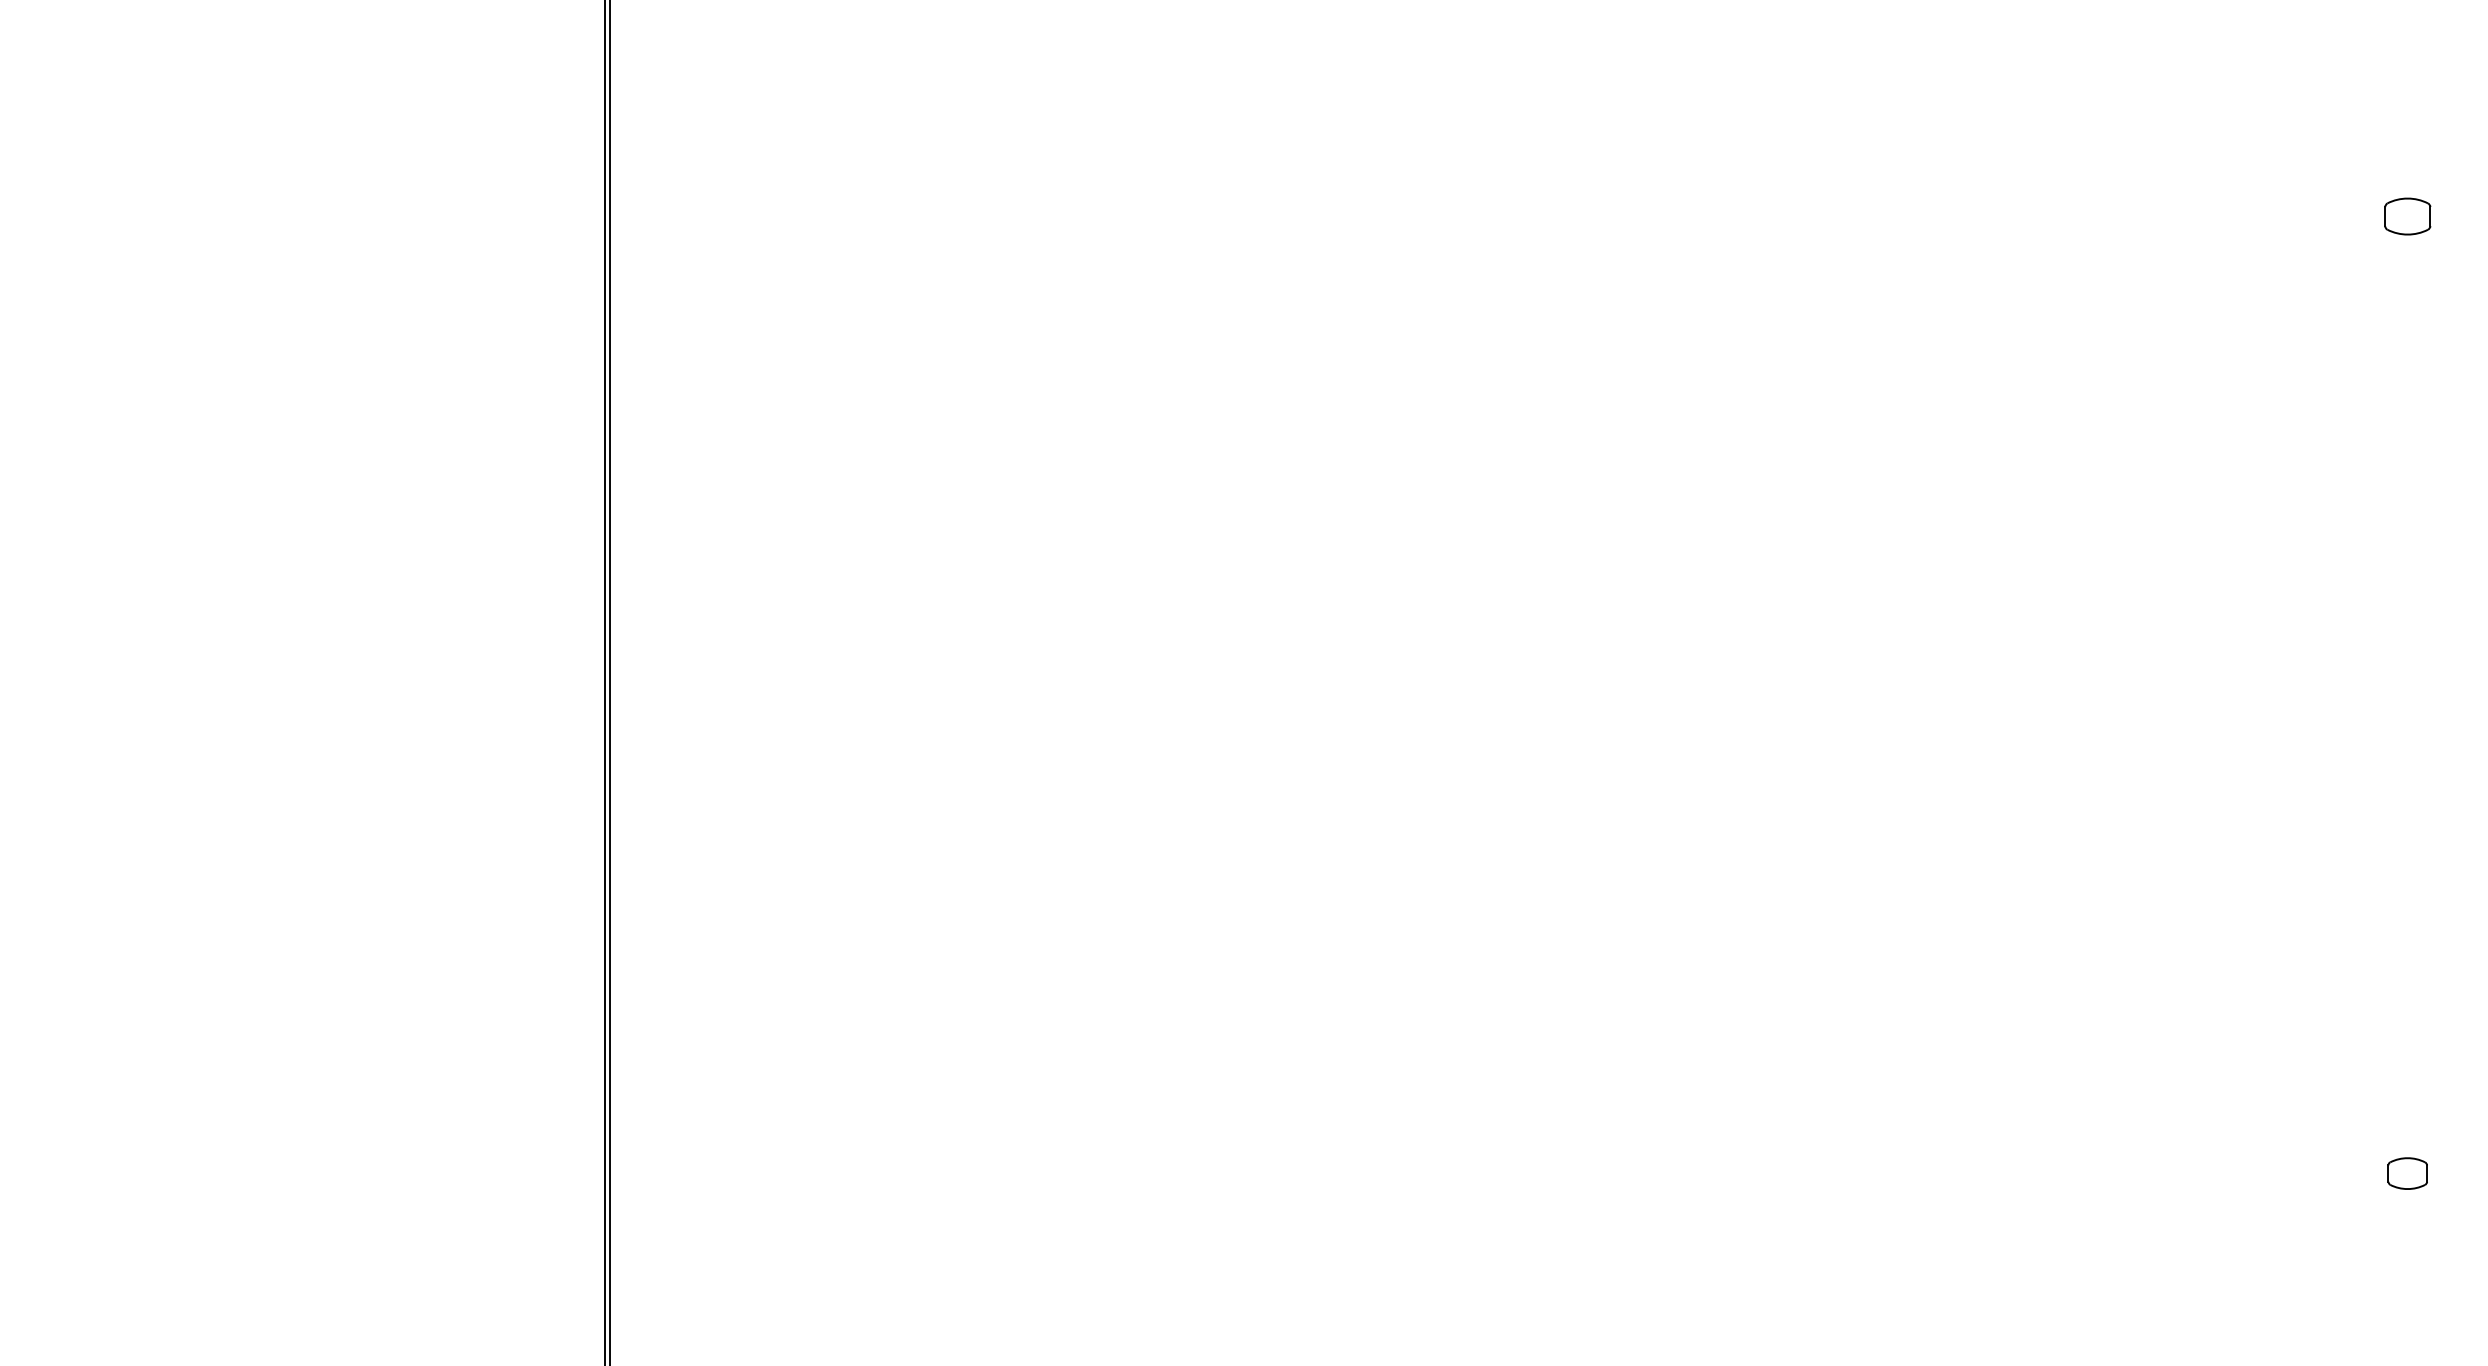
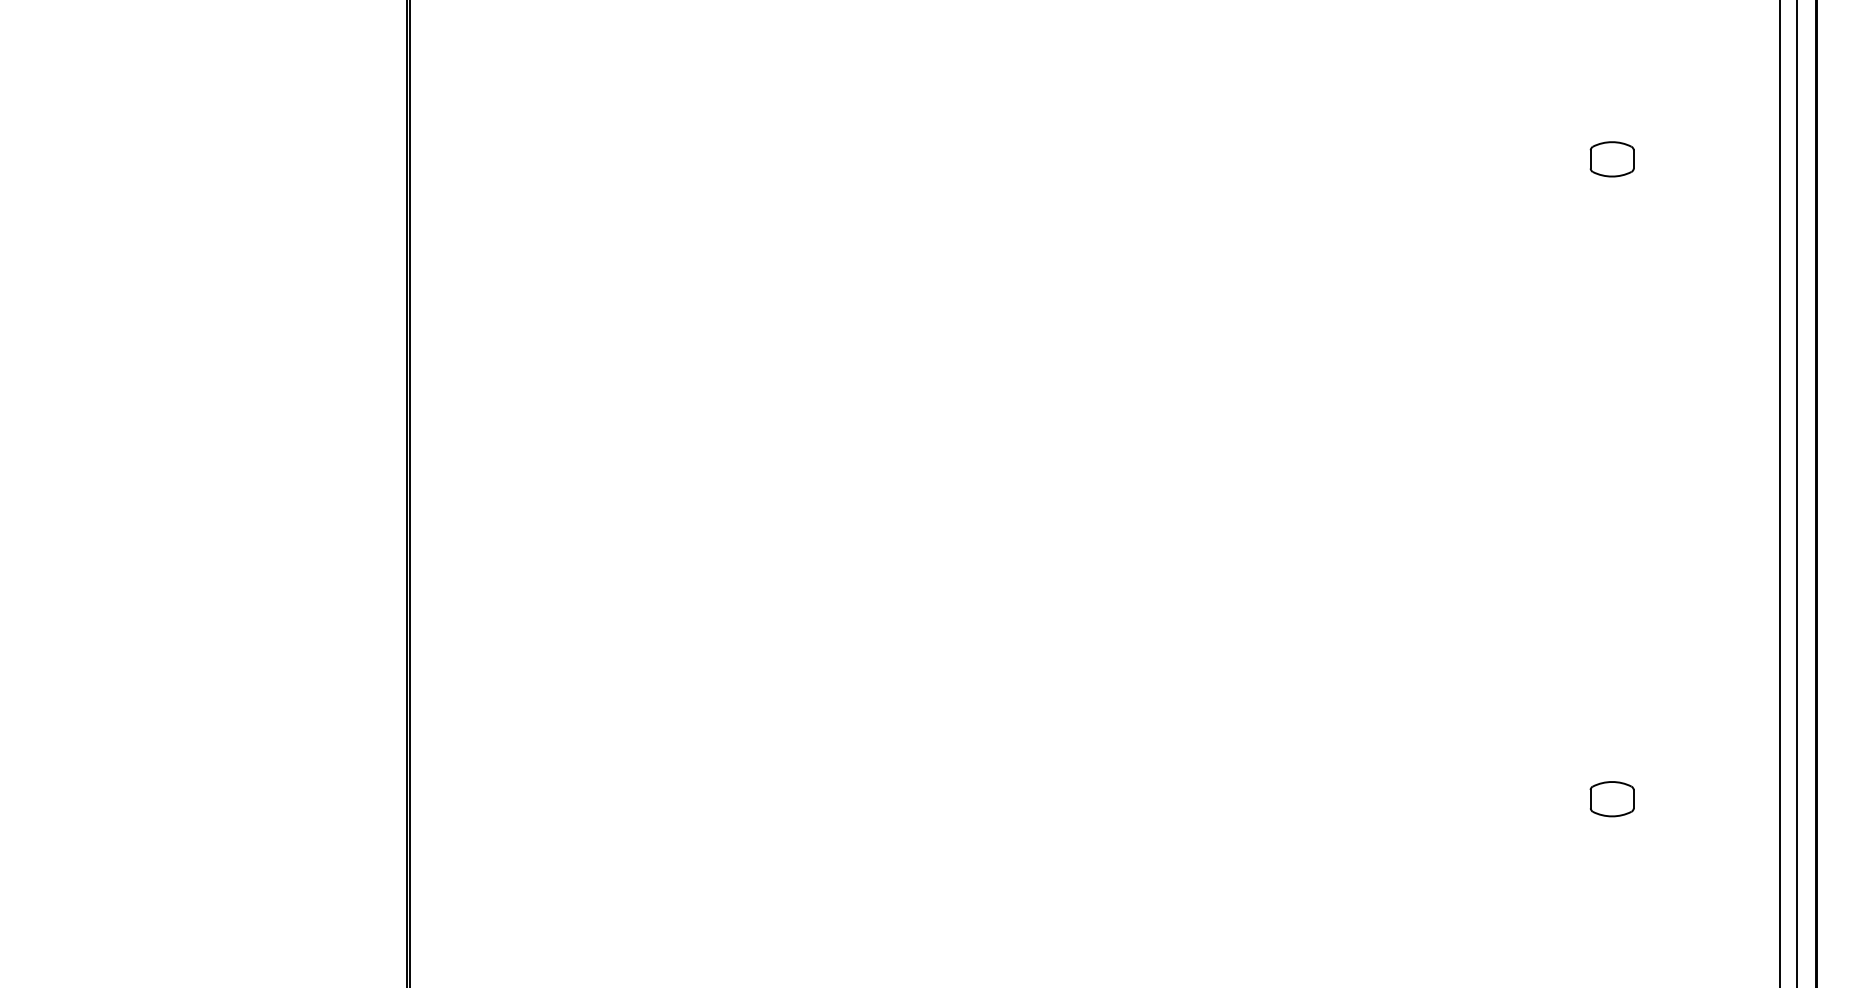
part: (2406, 216) -> (1611, 159), size x1.43
part: (2406, 1173) -> (1611, 799), size x1.67

